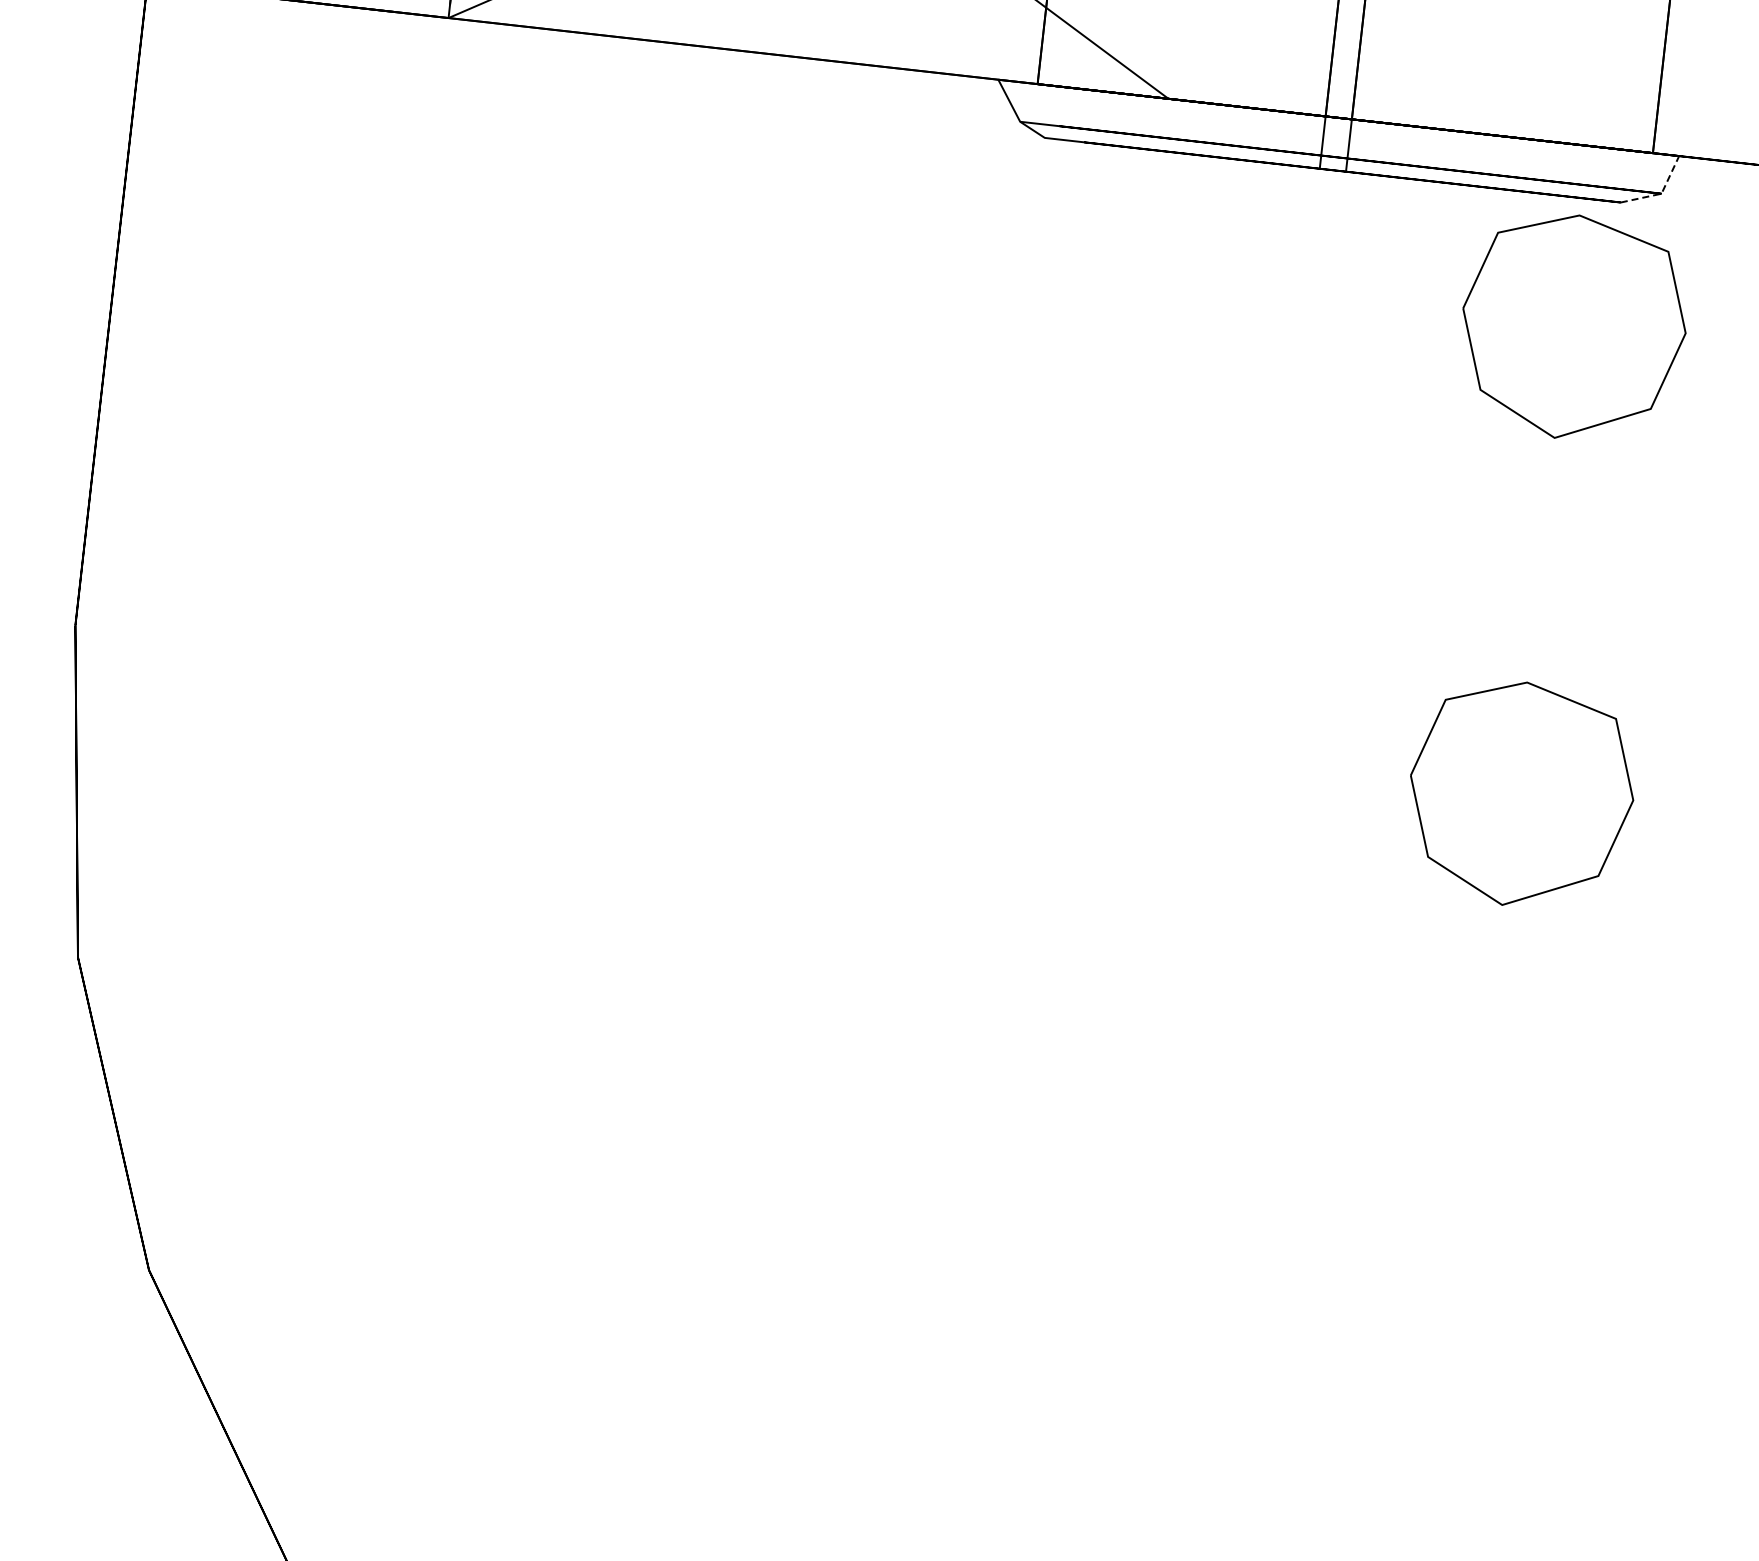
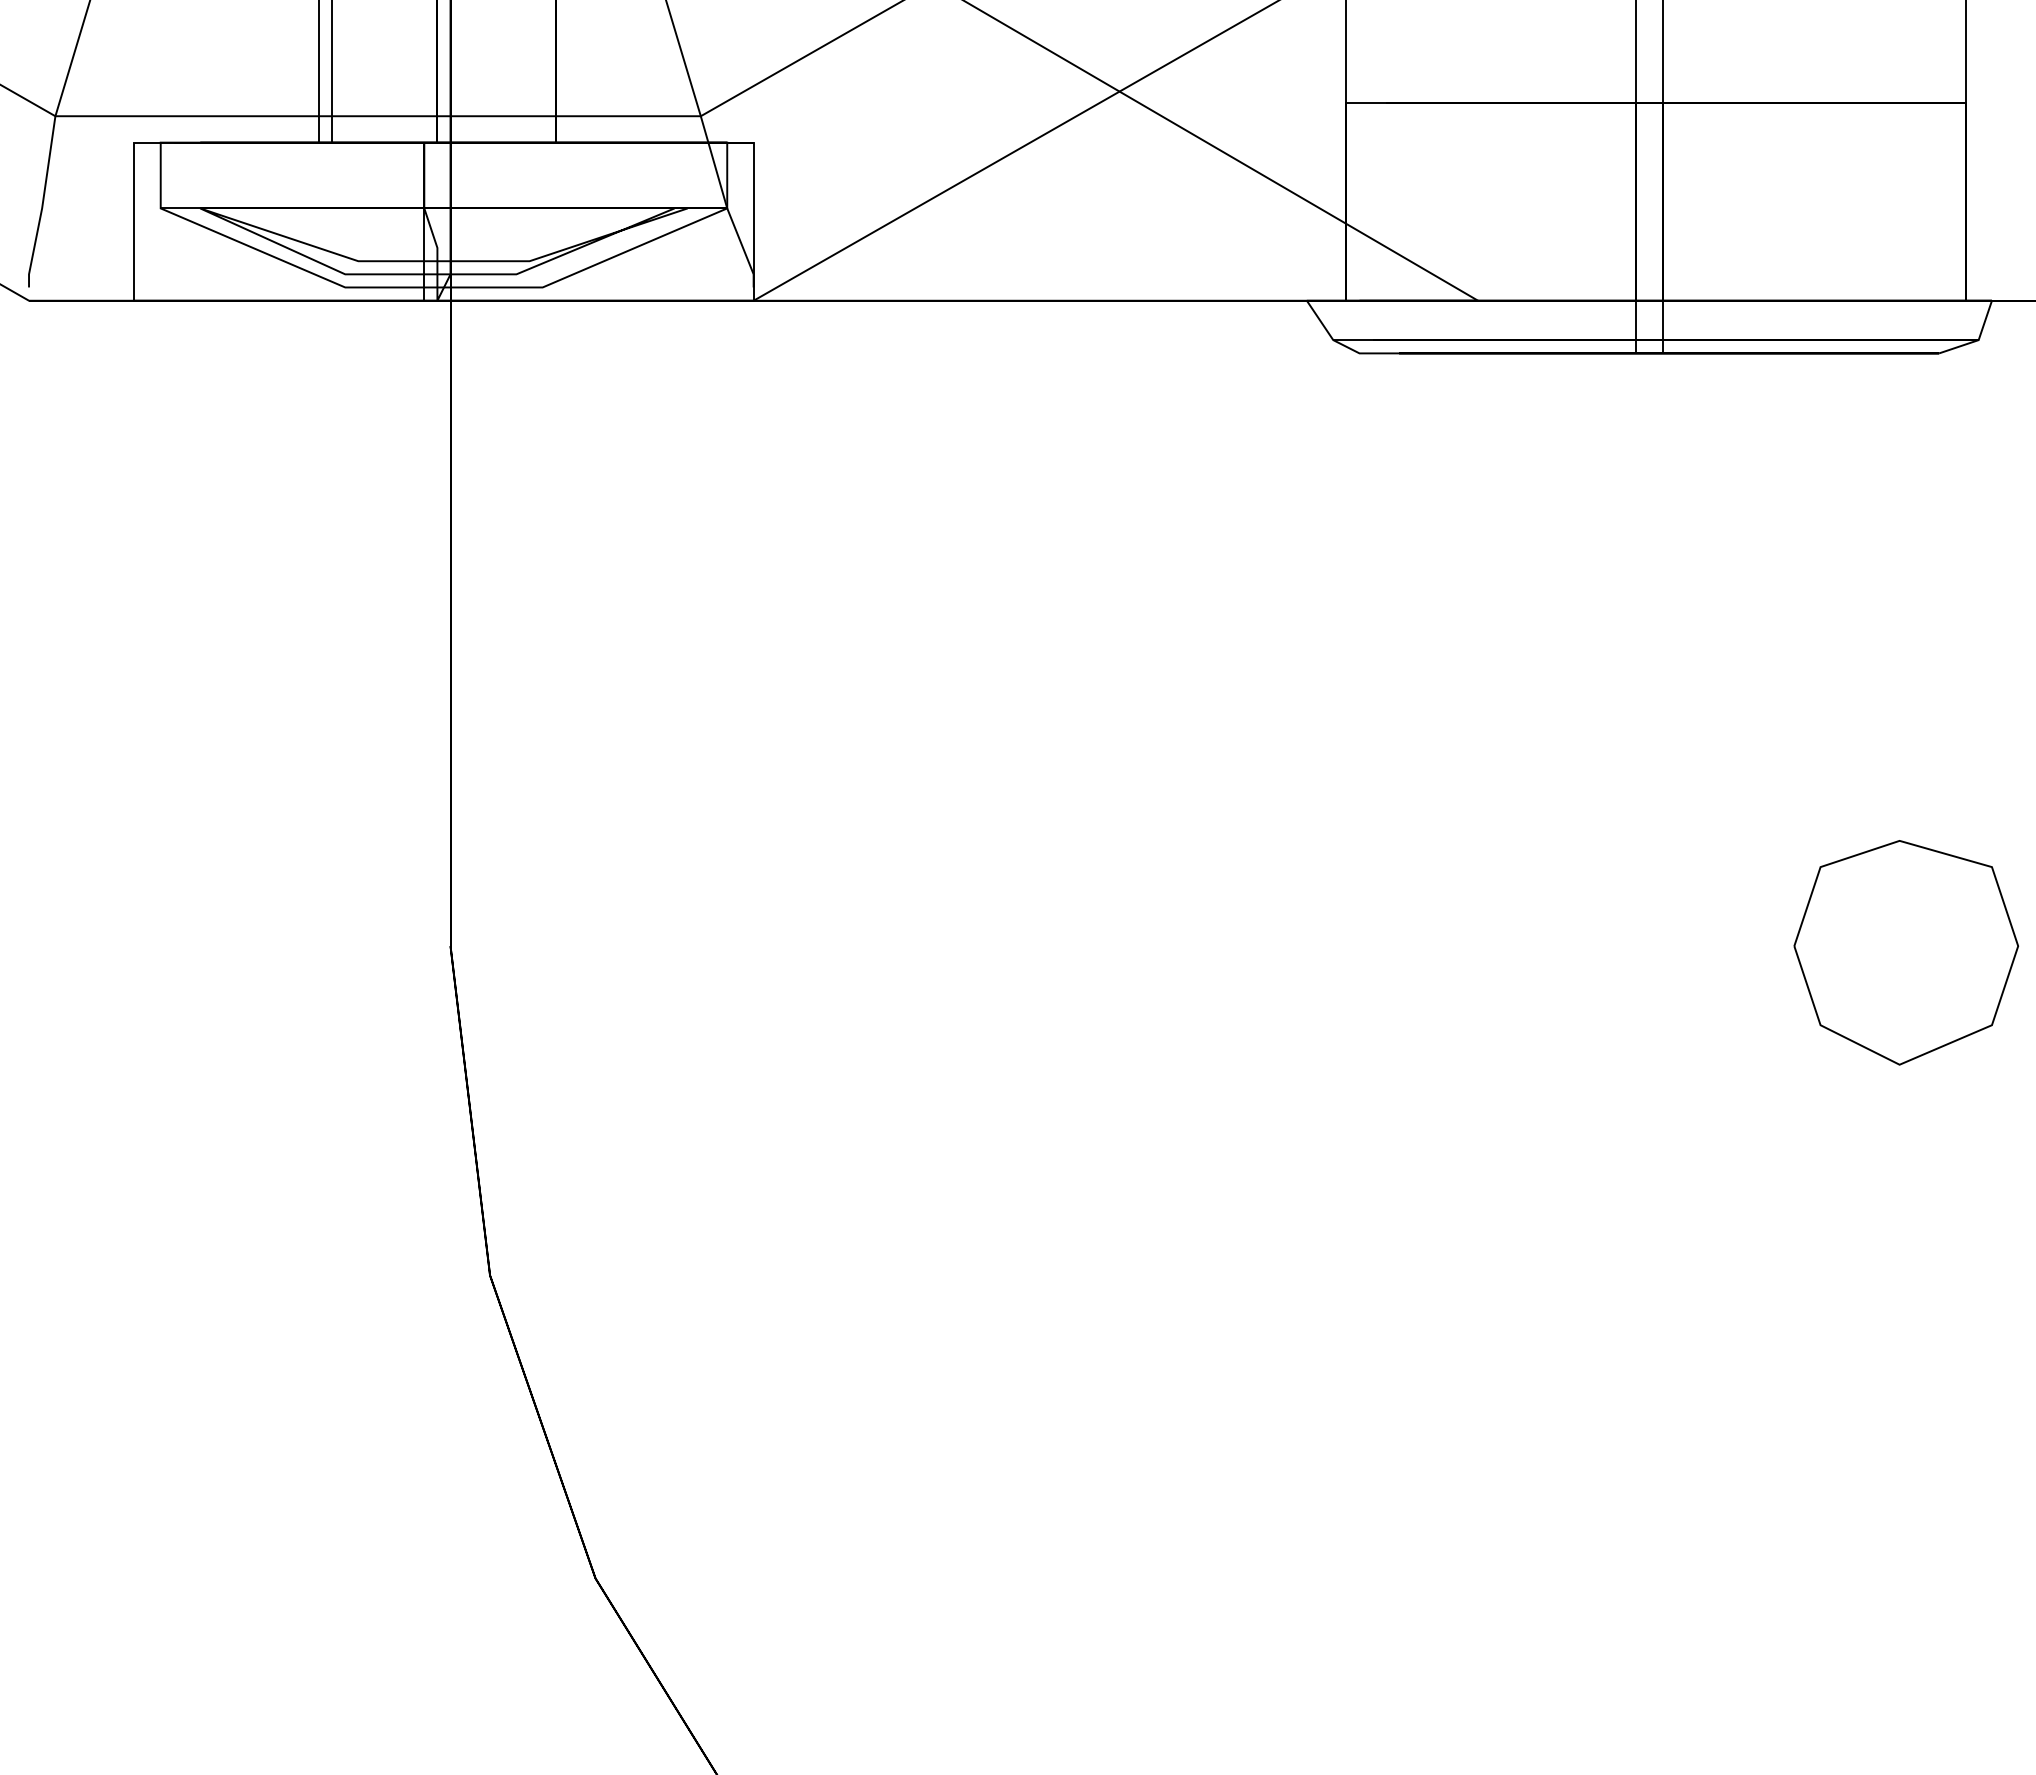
line: (1661, 194) -> (1978, 340), dashed -> solid
part: (1572, 327) -> (1905, 482), removed

